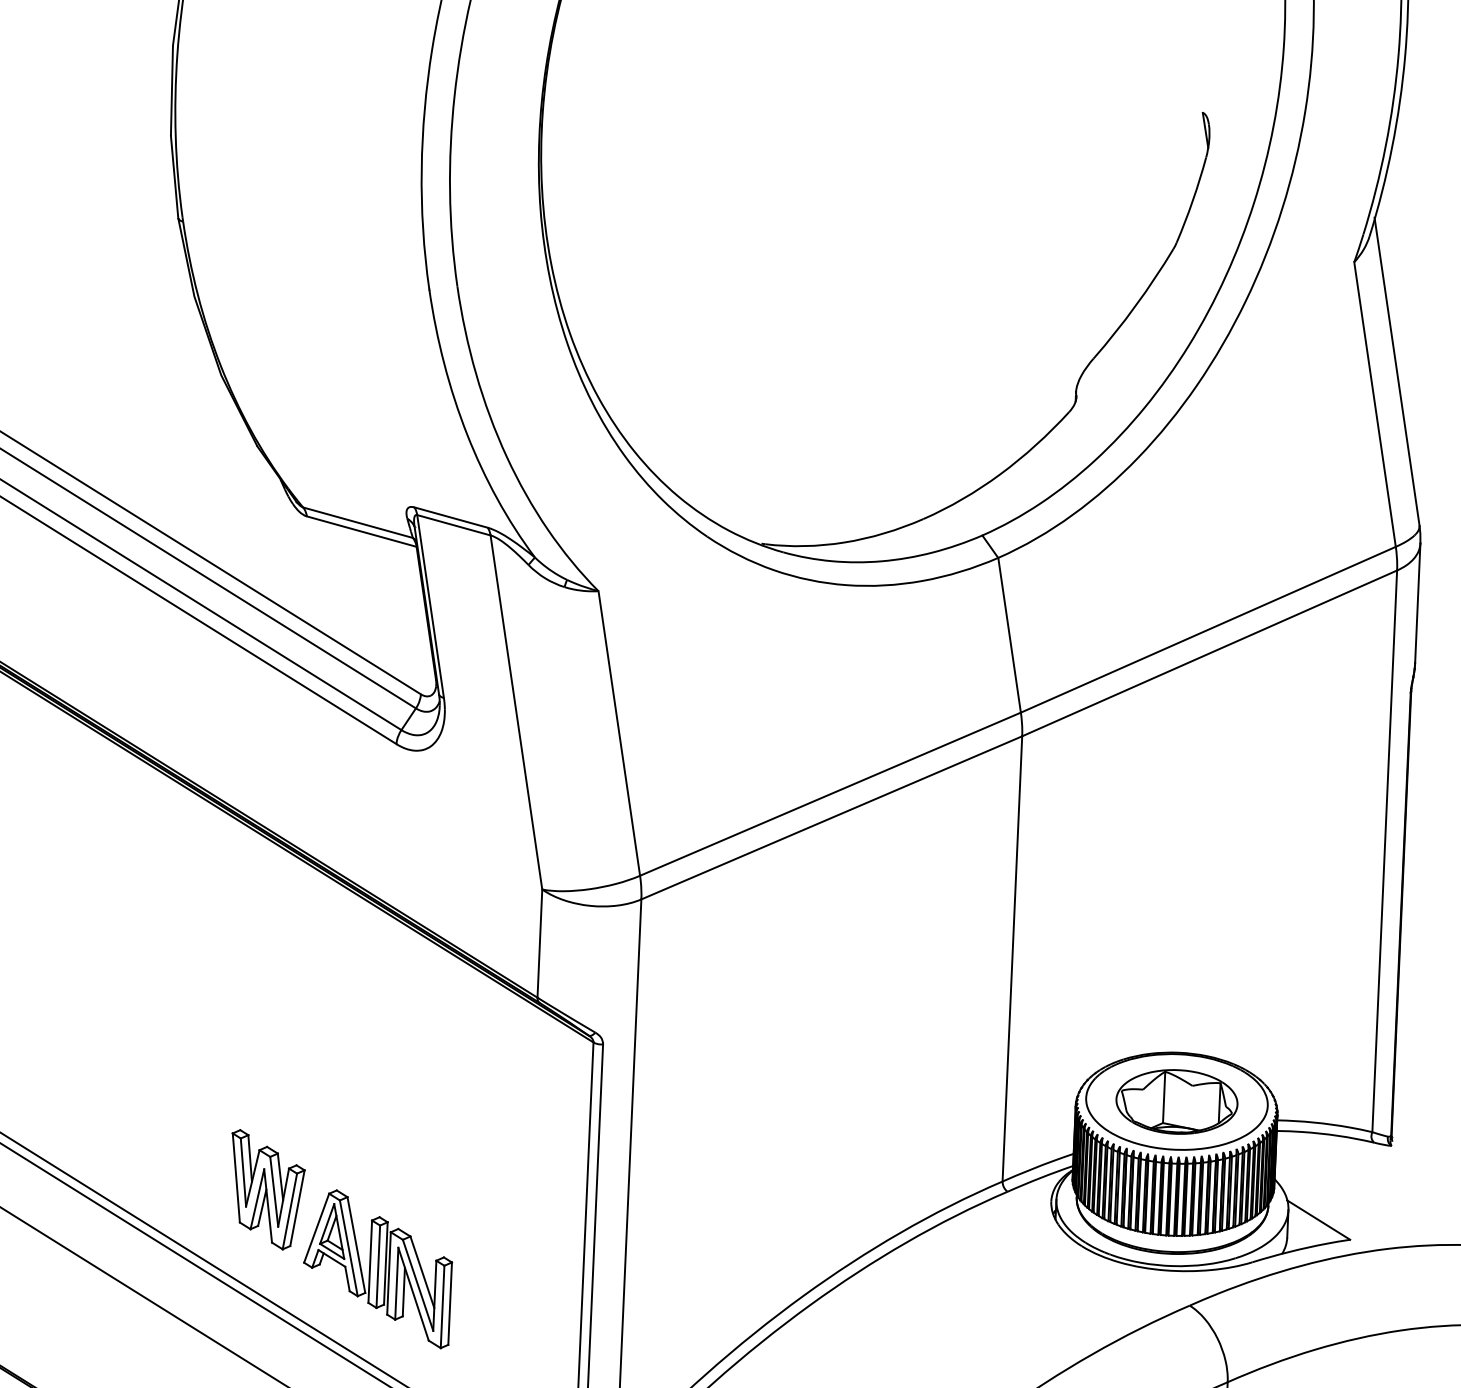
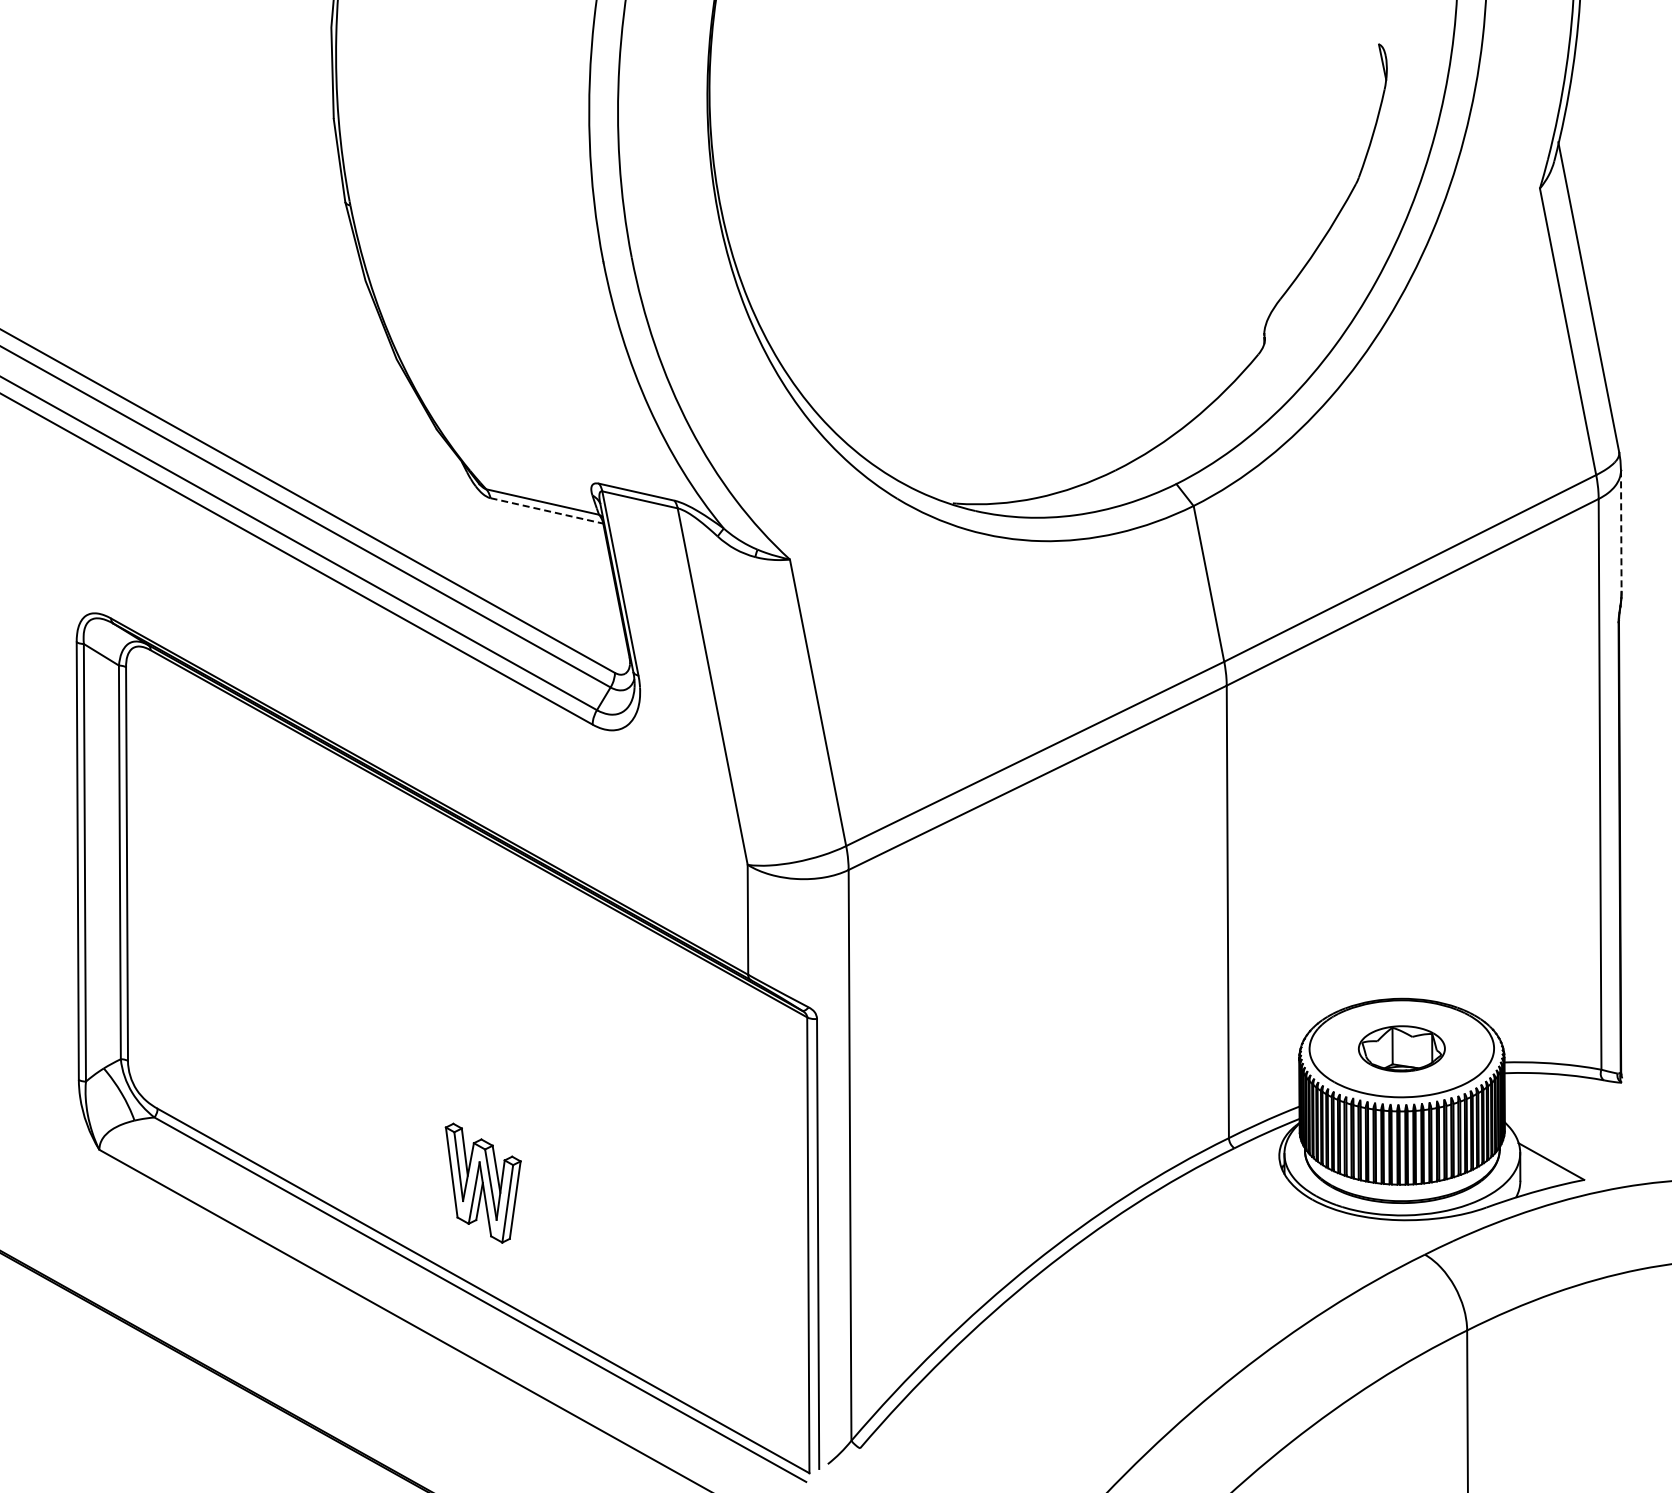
line: (361, 531) -> (546, 510), solid -> dashed
line: (1417, 603) -> (1621, 531), solid -> dashed
part: (1176, 1101) -> (1401, 1048), size x0.7
part: (377, 1268) -> (599, 1257), removed

